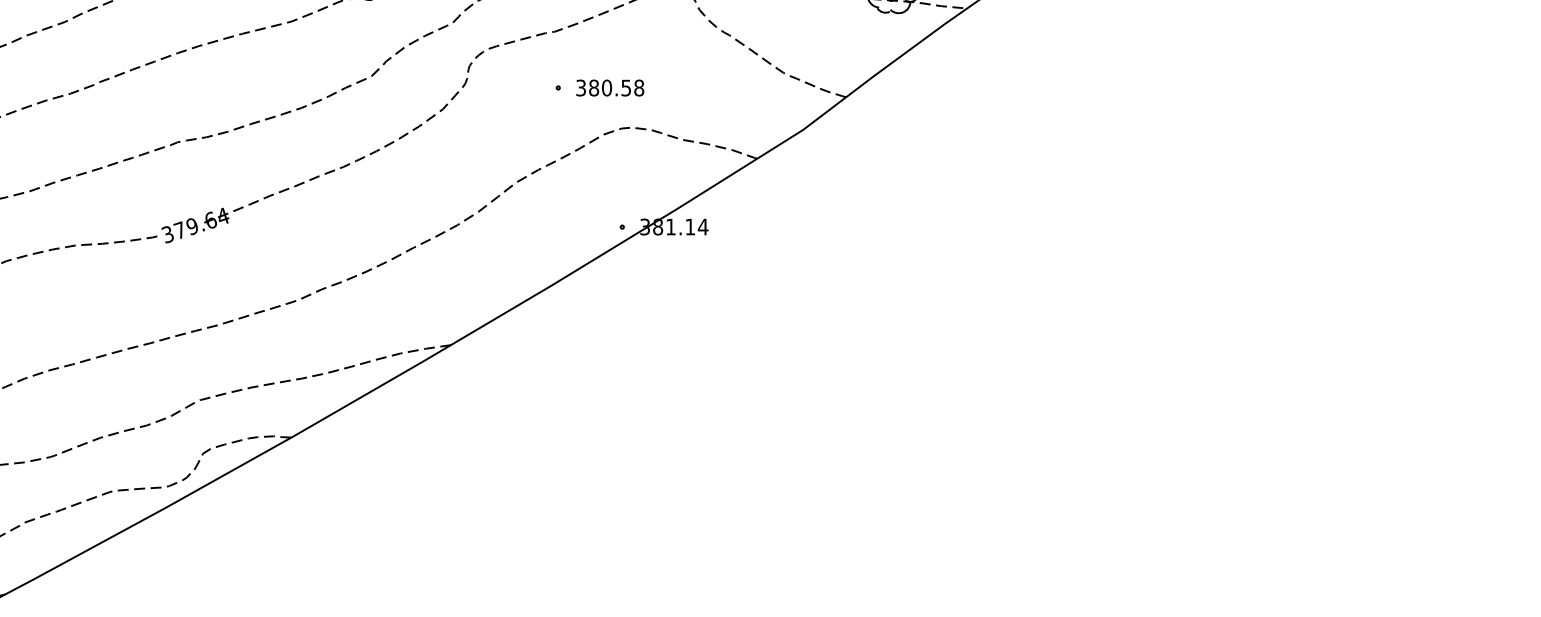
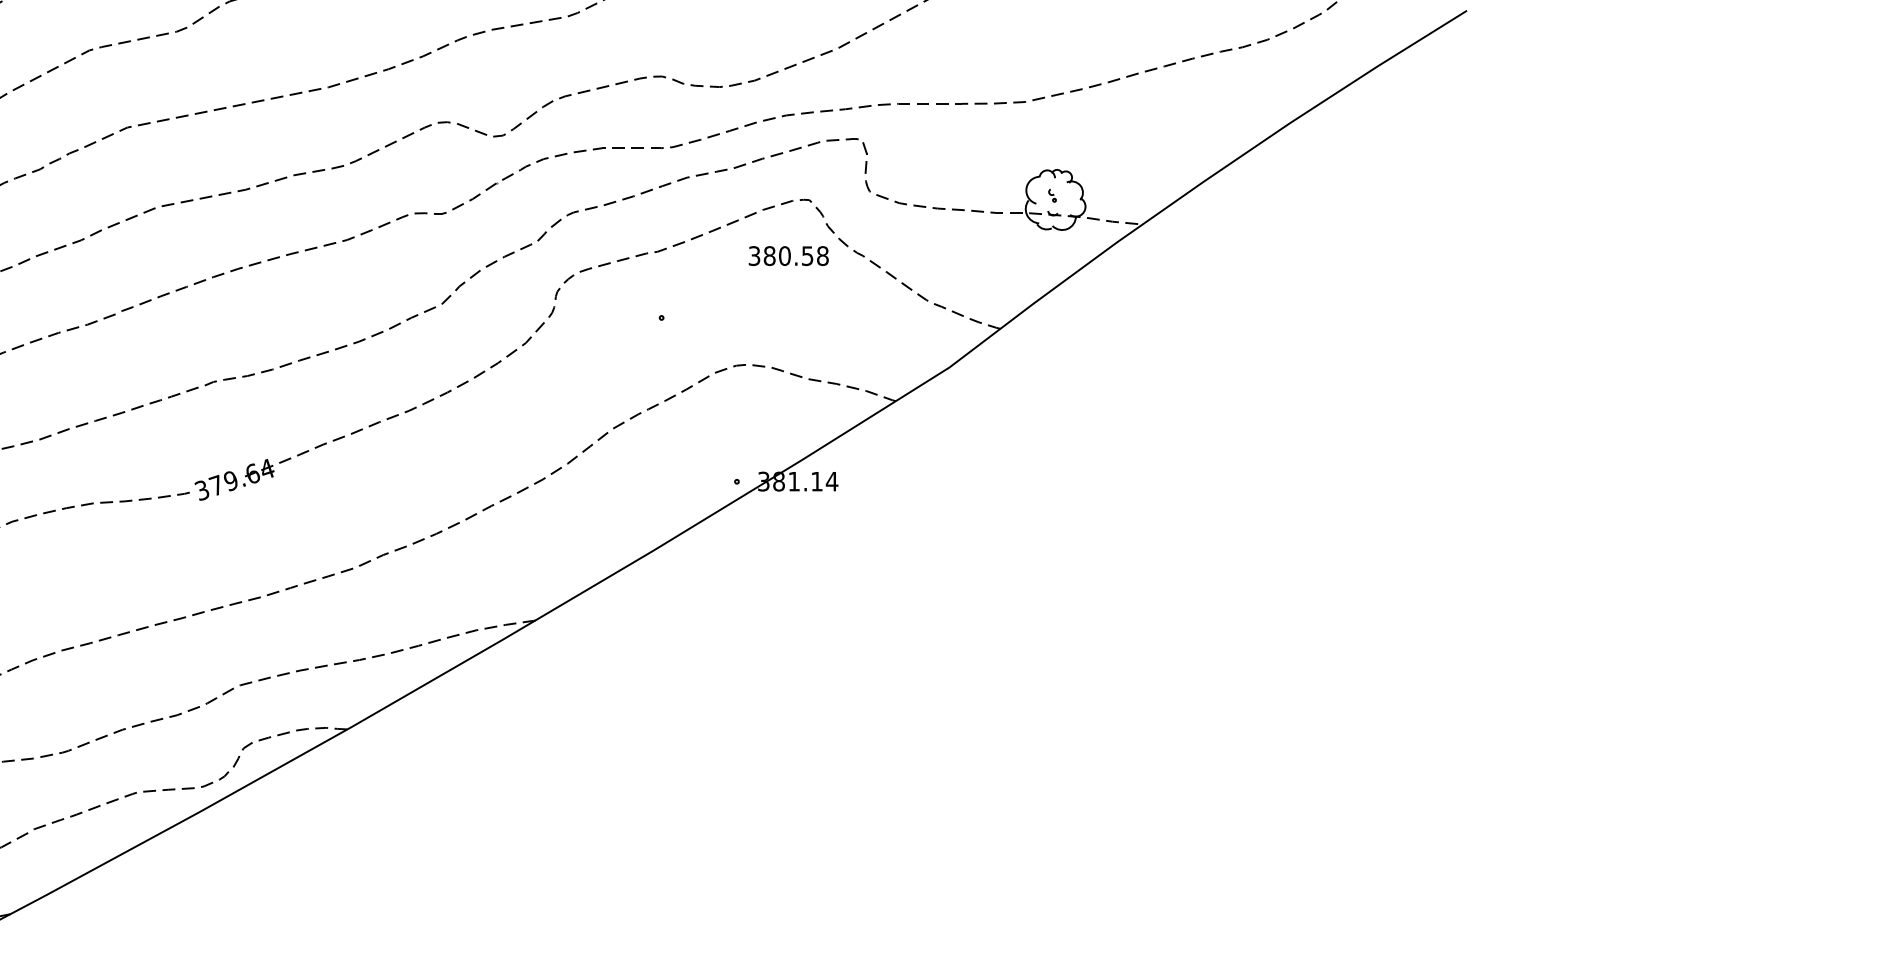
text: (610, 87) -> (788, 255), moved

